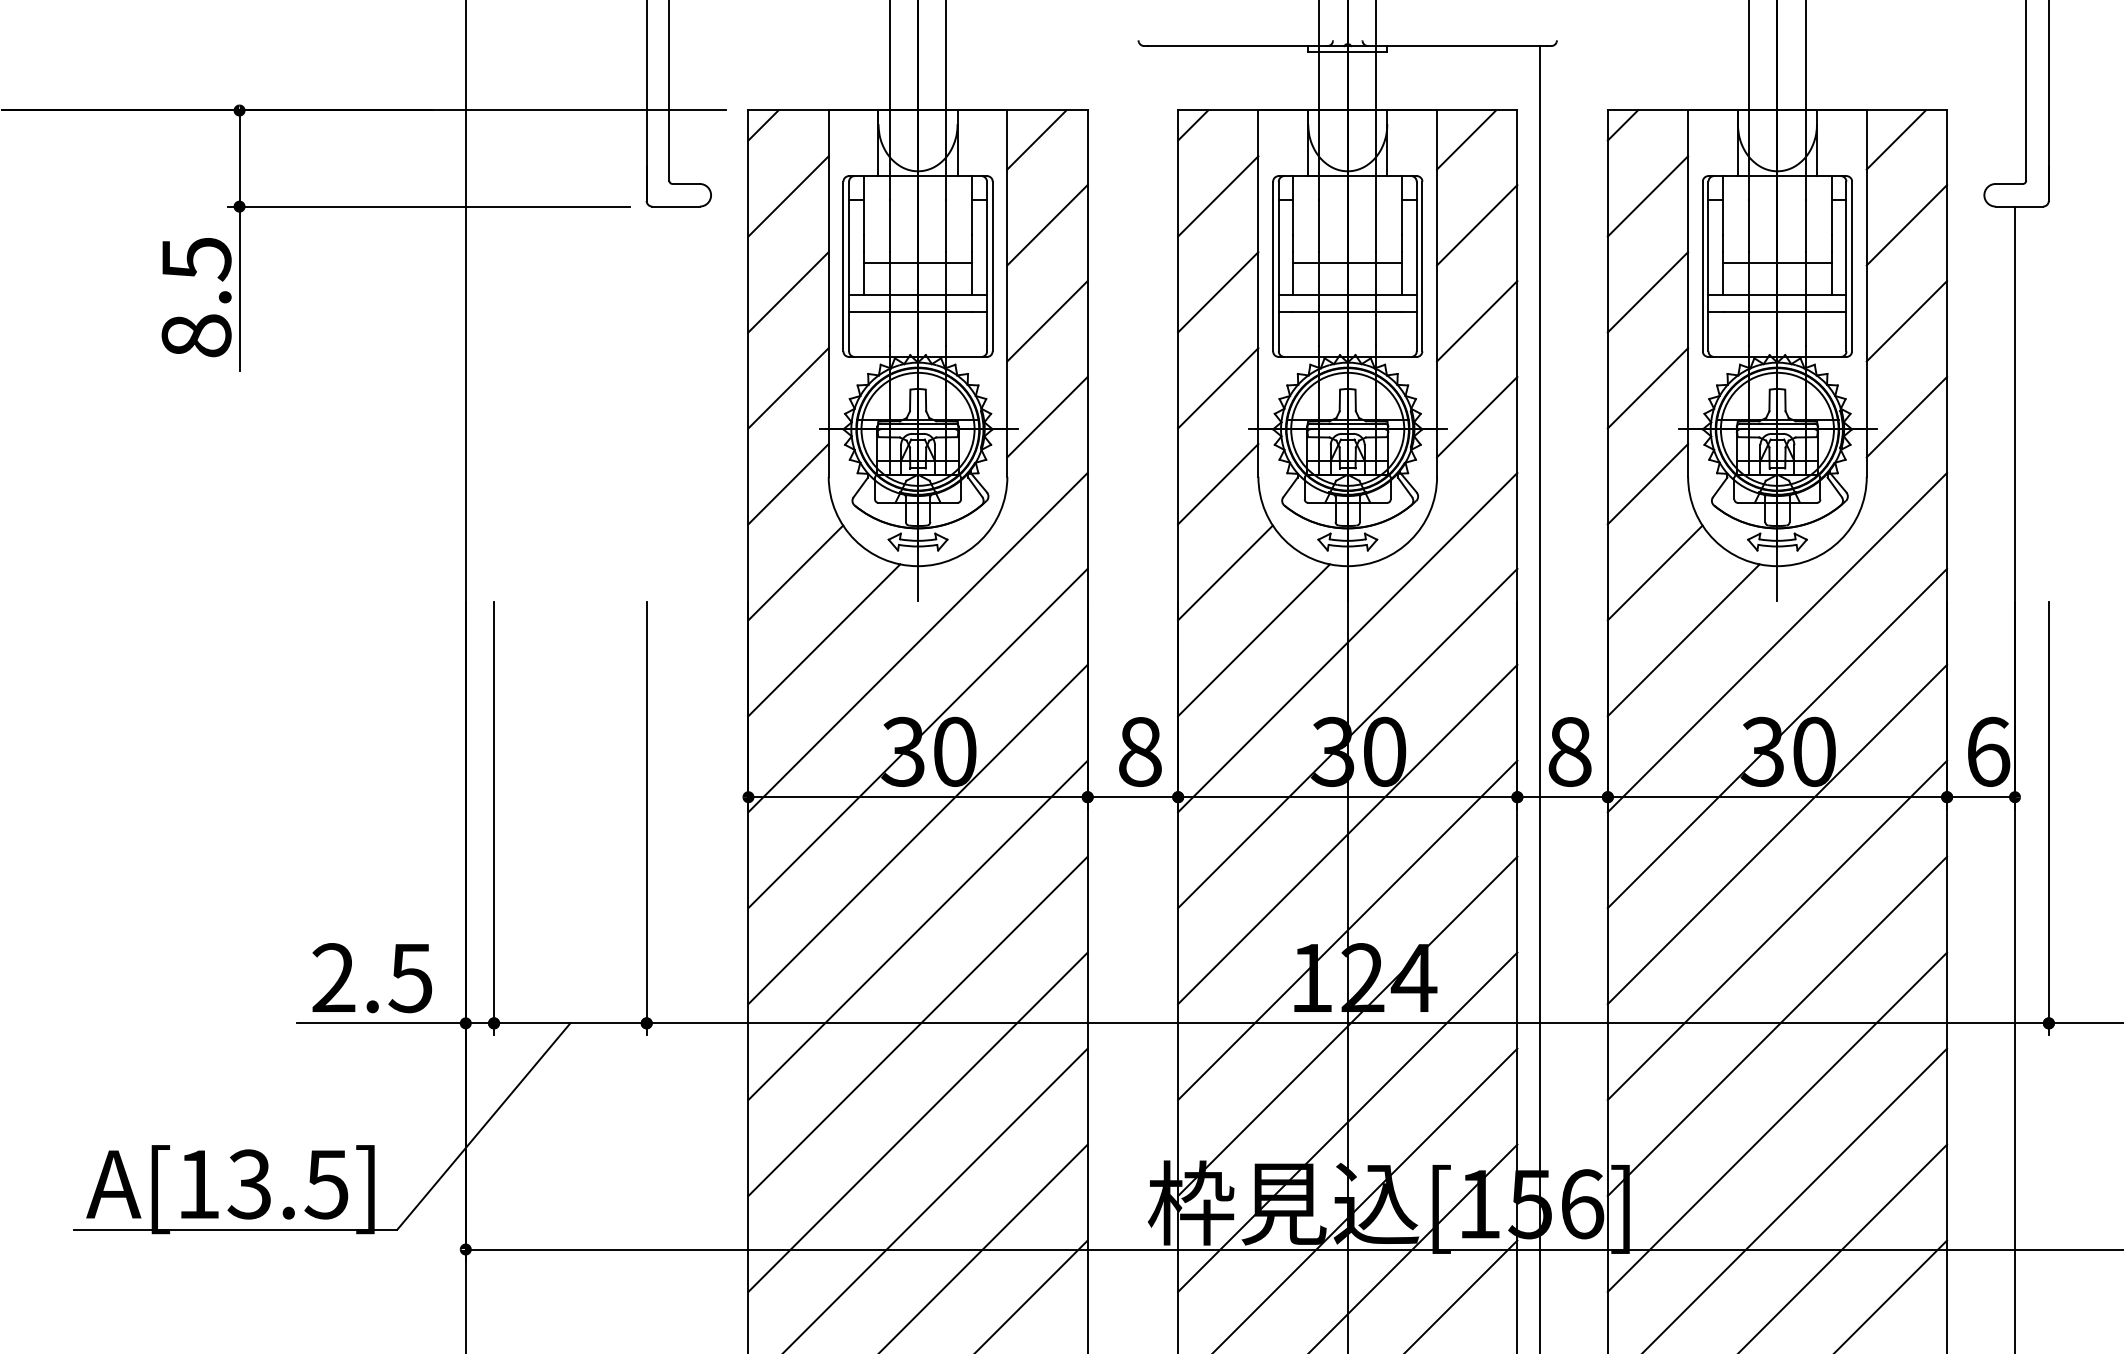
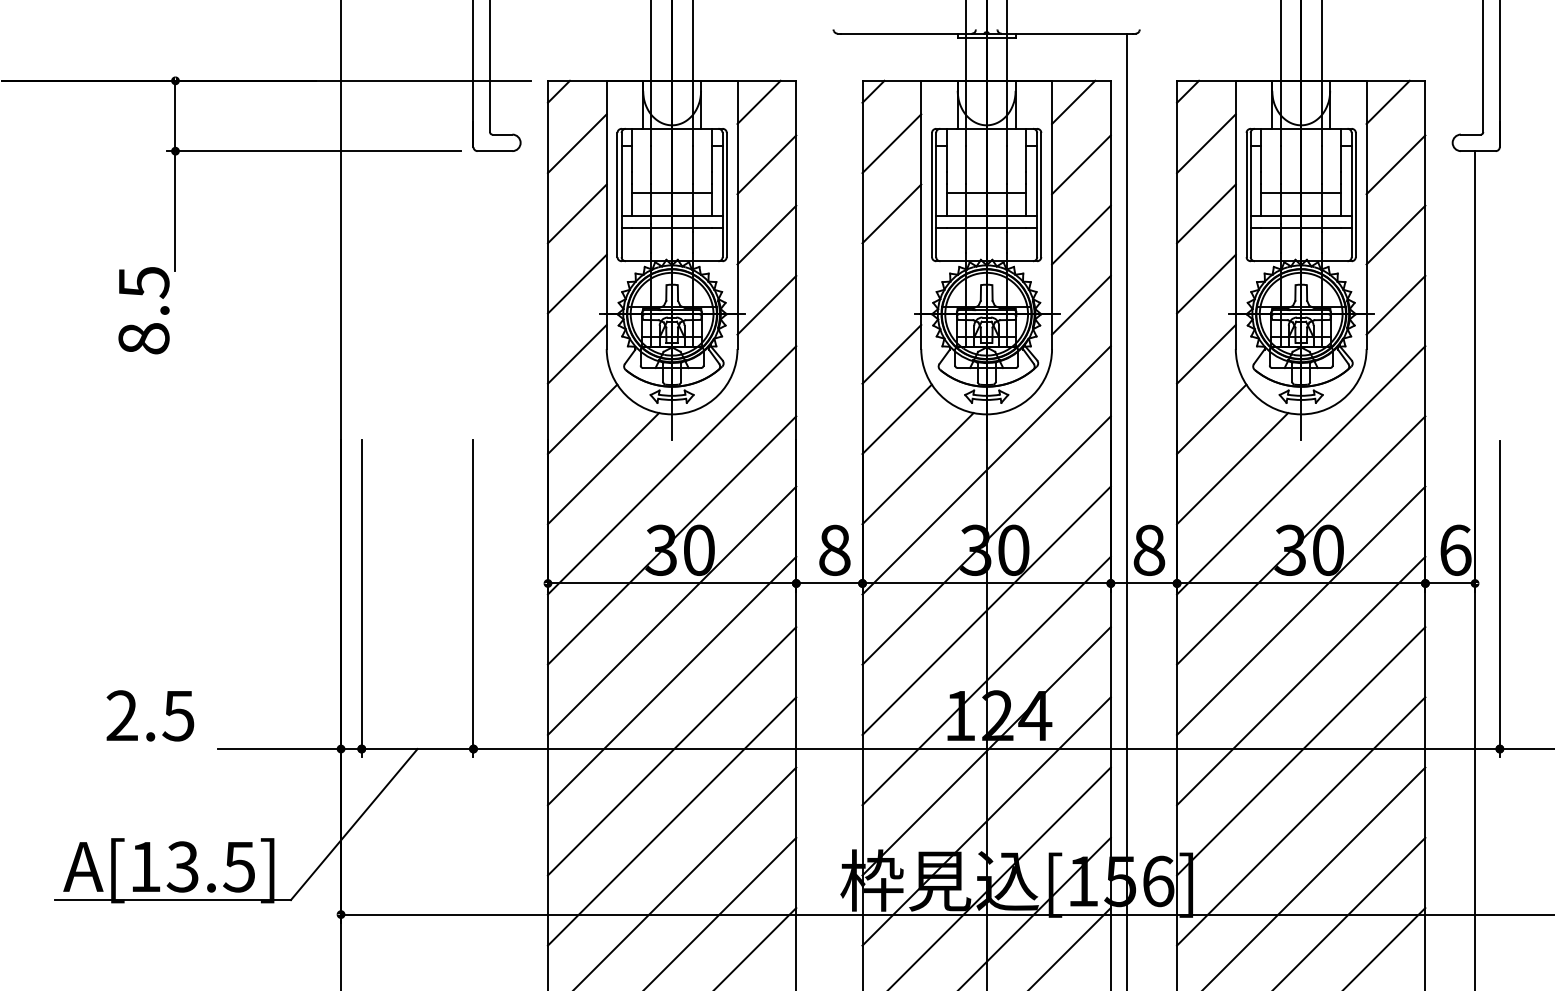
text: (196, 297) -> (143, 310), moved
line: (1218, 388) -> (892, 284), removed
text: (371, 978) -> (149, 716), moved

